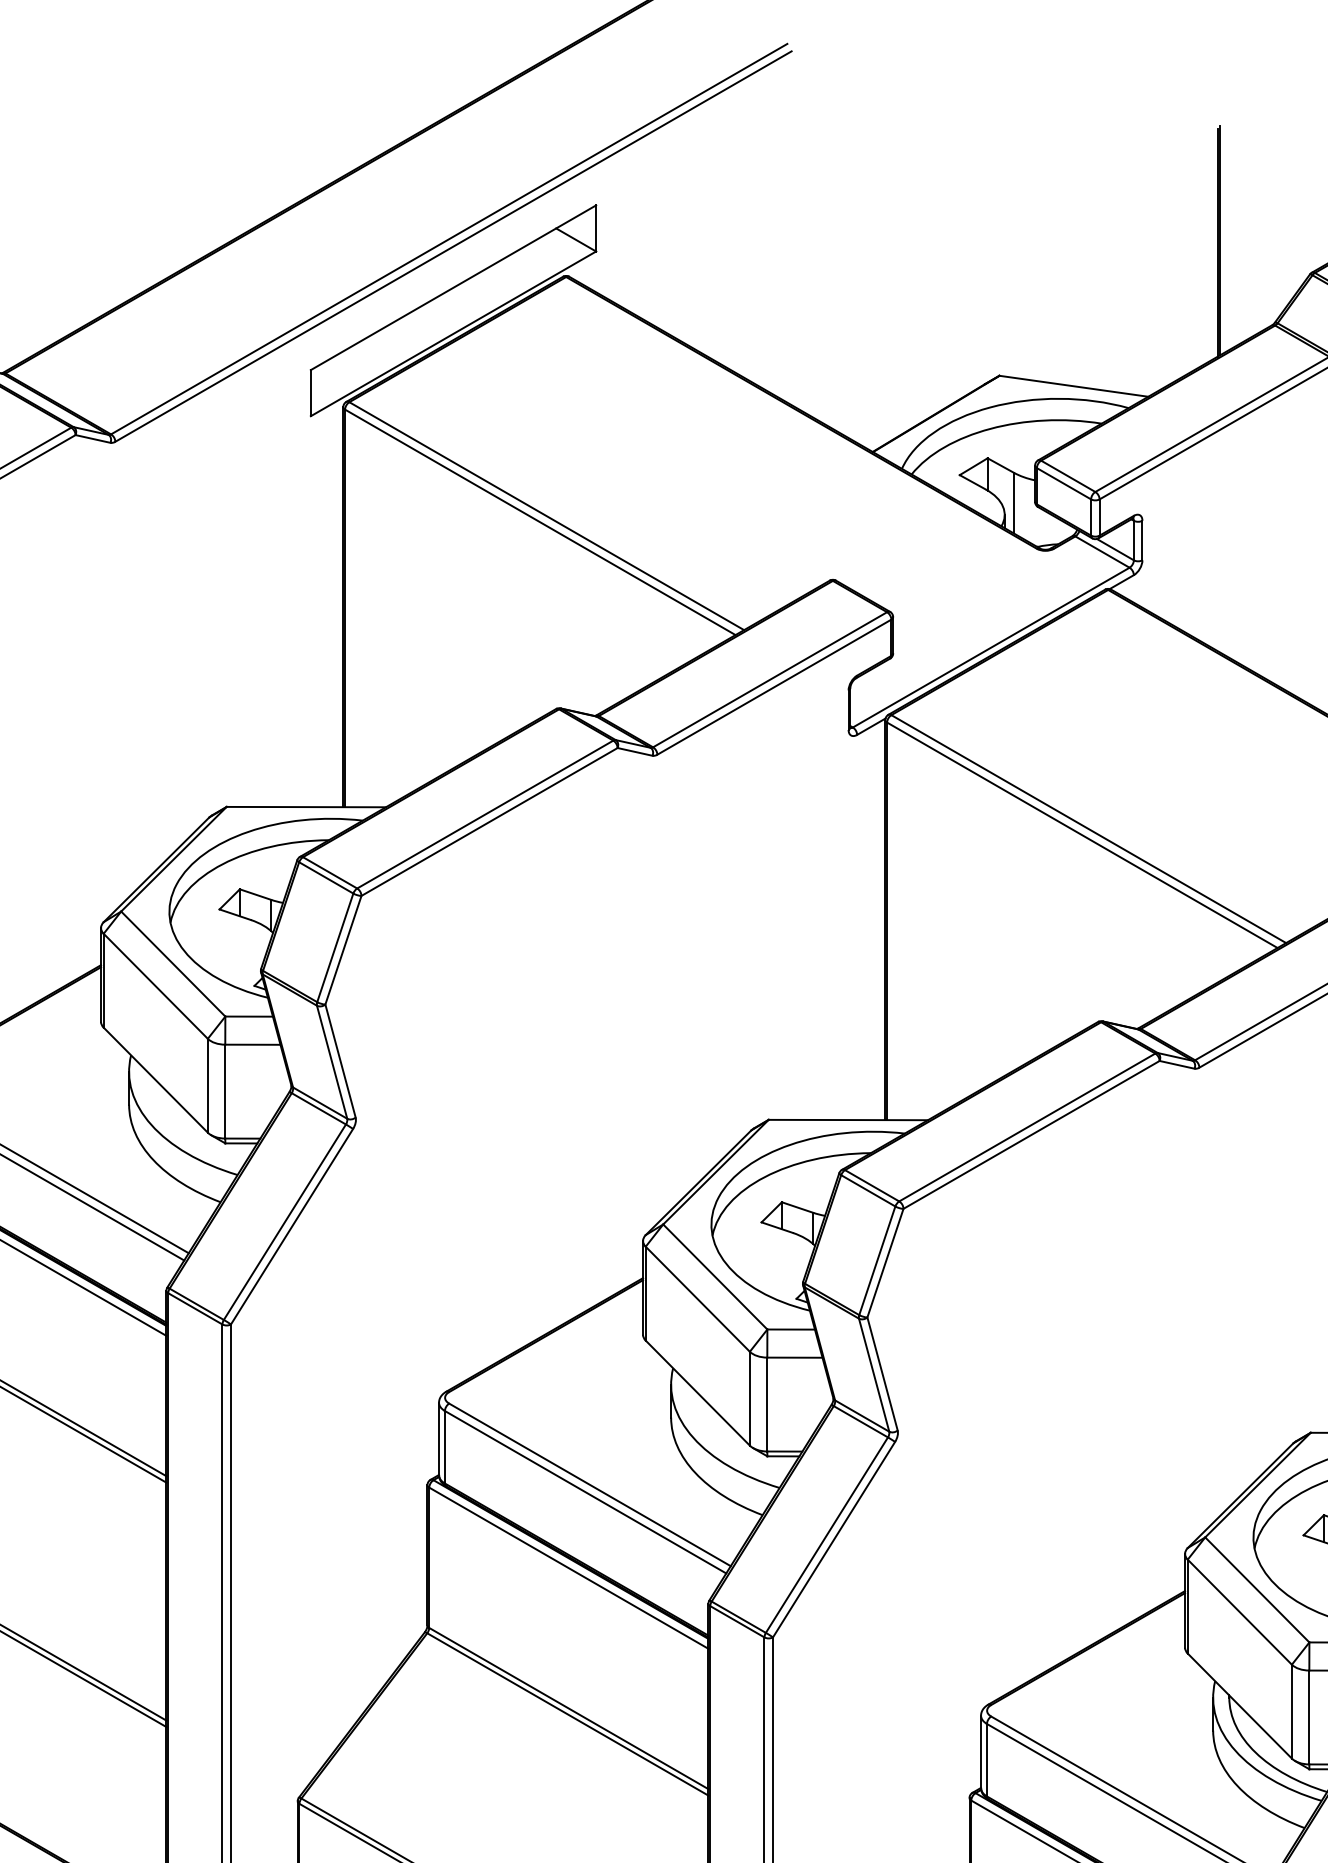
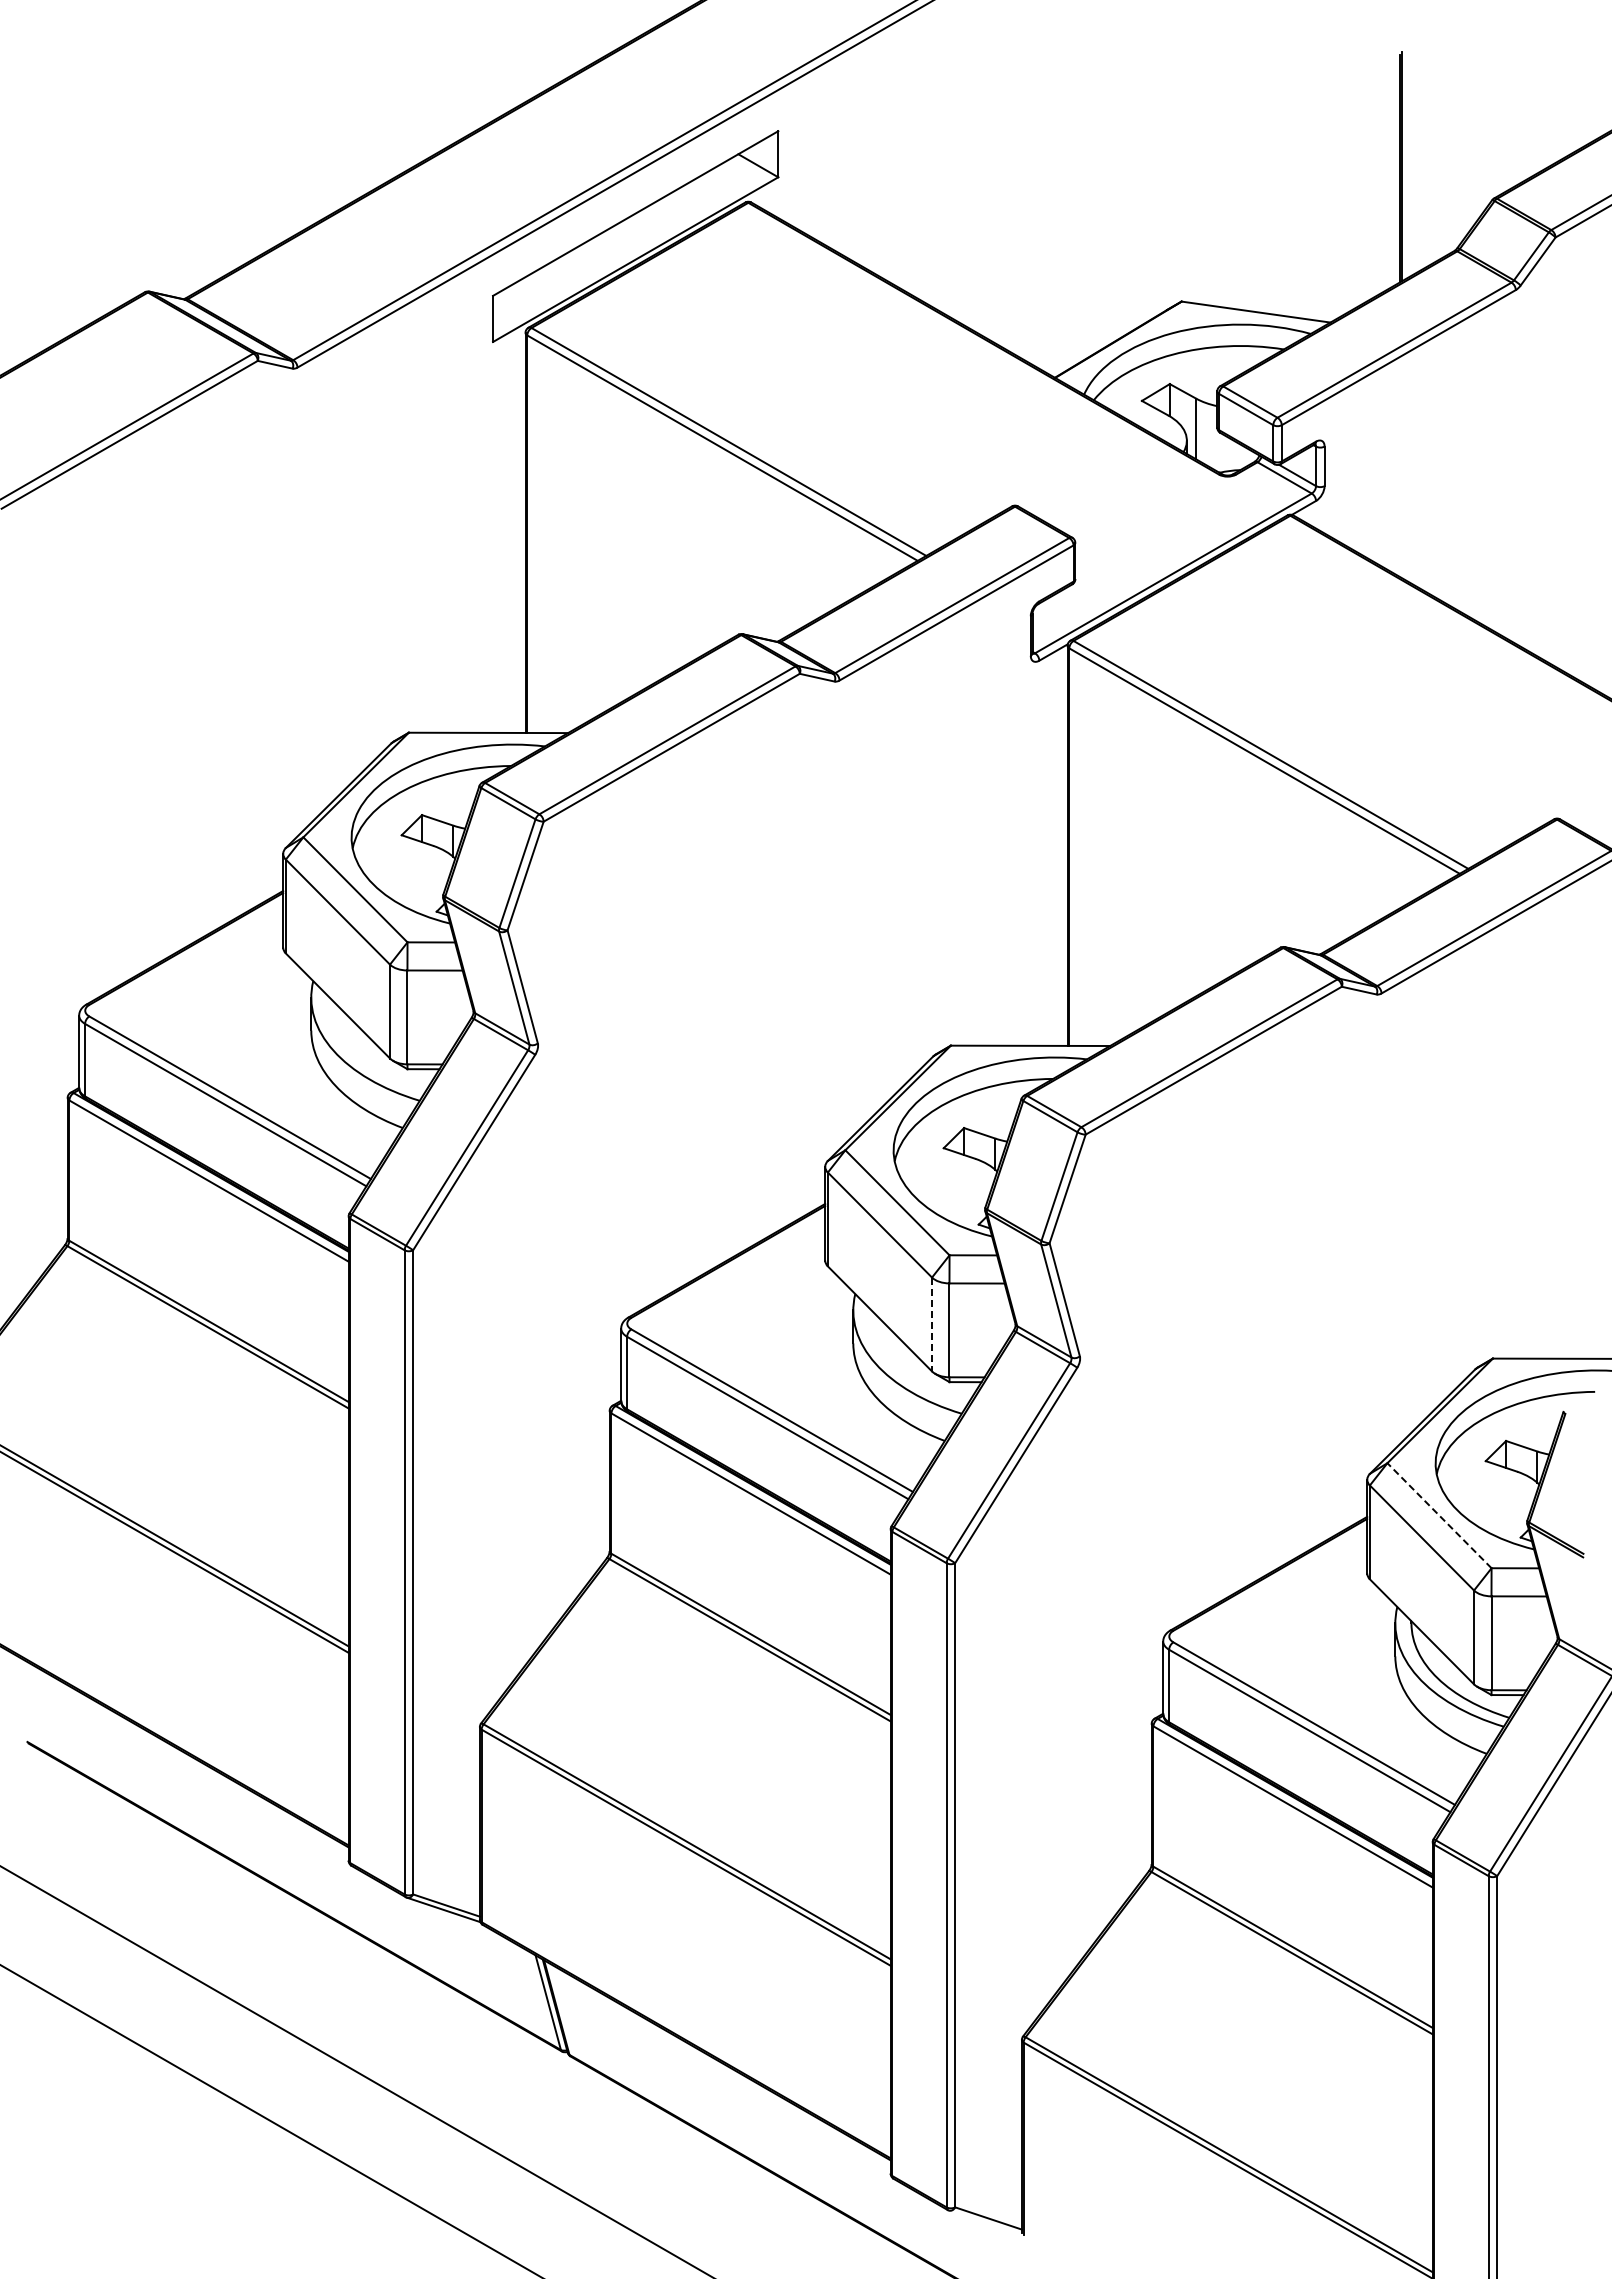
line: (750, 1398) -> (932, 1324), solid -> dashed
line: (1257, 1589) -> (1439, 1515), solid -> dashed

